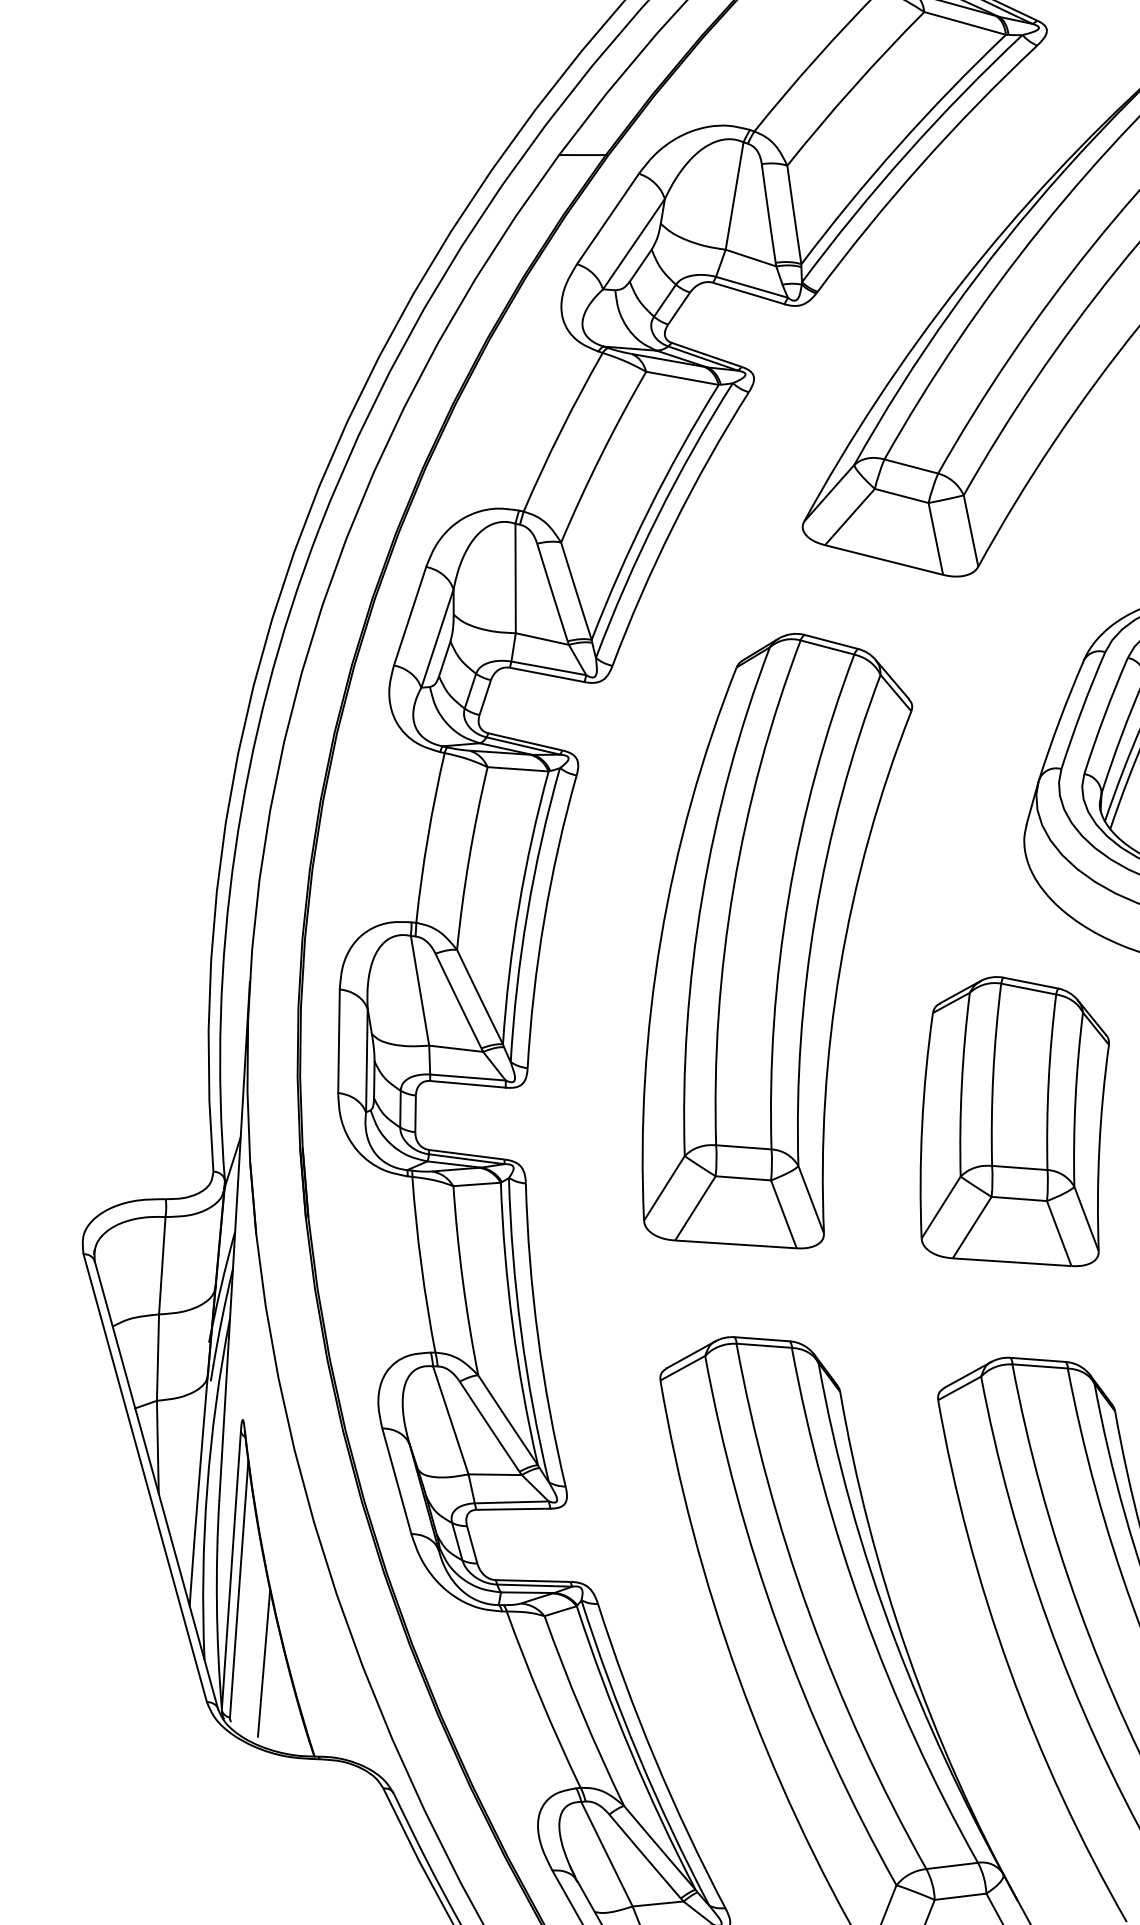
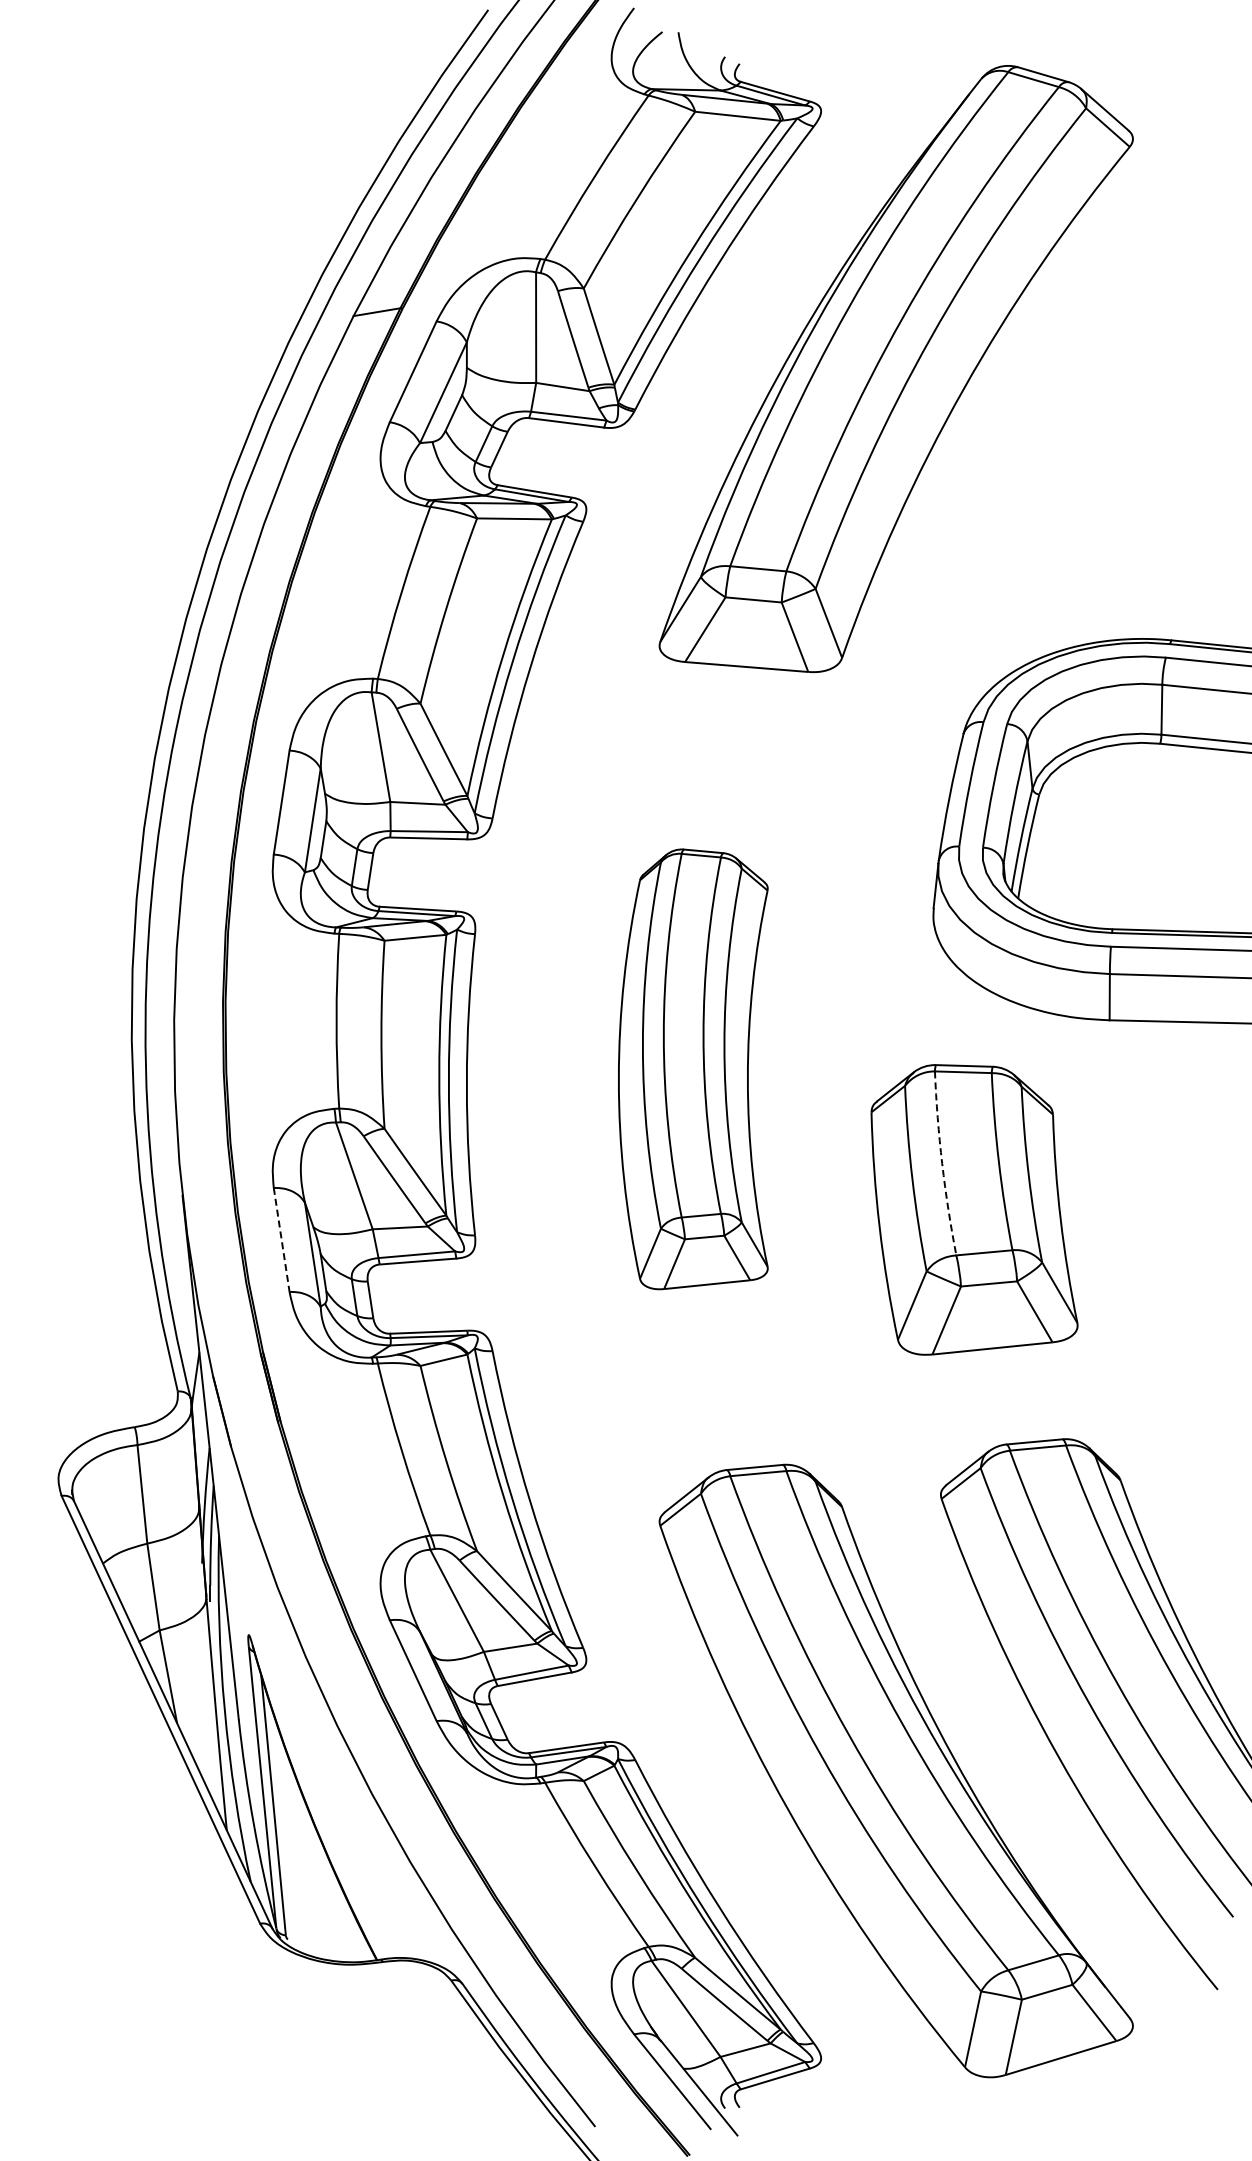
part: (766, 942) -> (693, 1069), size x0.7
line: (338, 1040) -> (281, 1239), solid -> dashed
arc: (993, 1074) -> (942, 1163), solid -> dashed
line: (263, 1662) -> (310, 1874), removed

